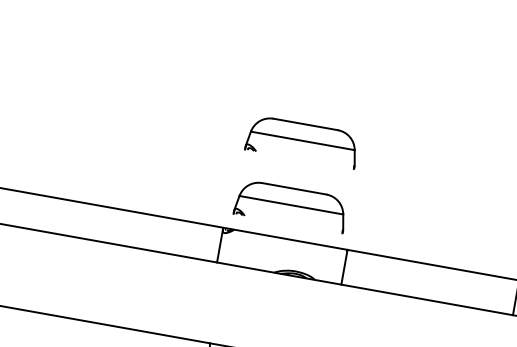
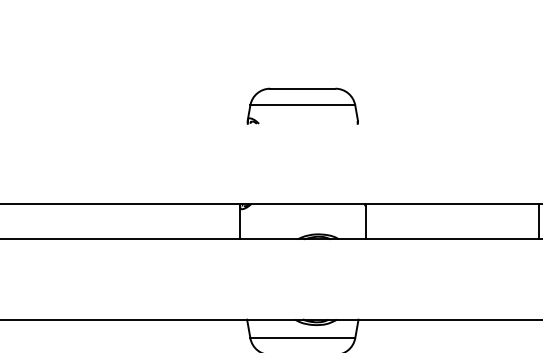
part: (291, 205) -> (302, 170), removed

